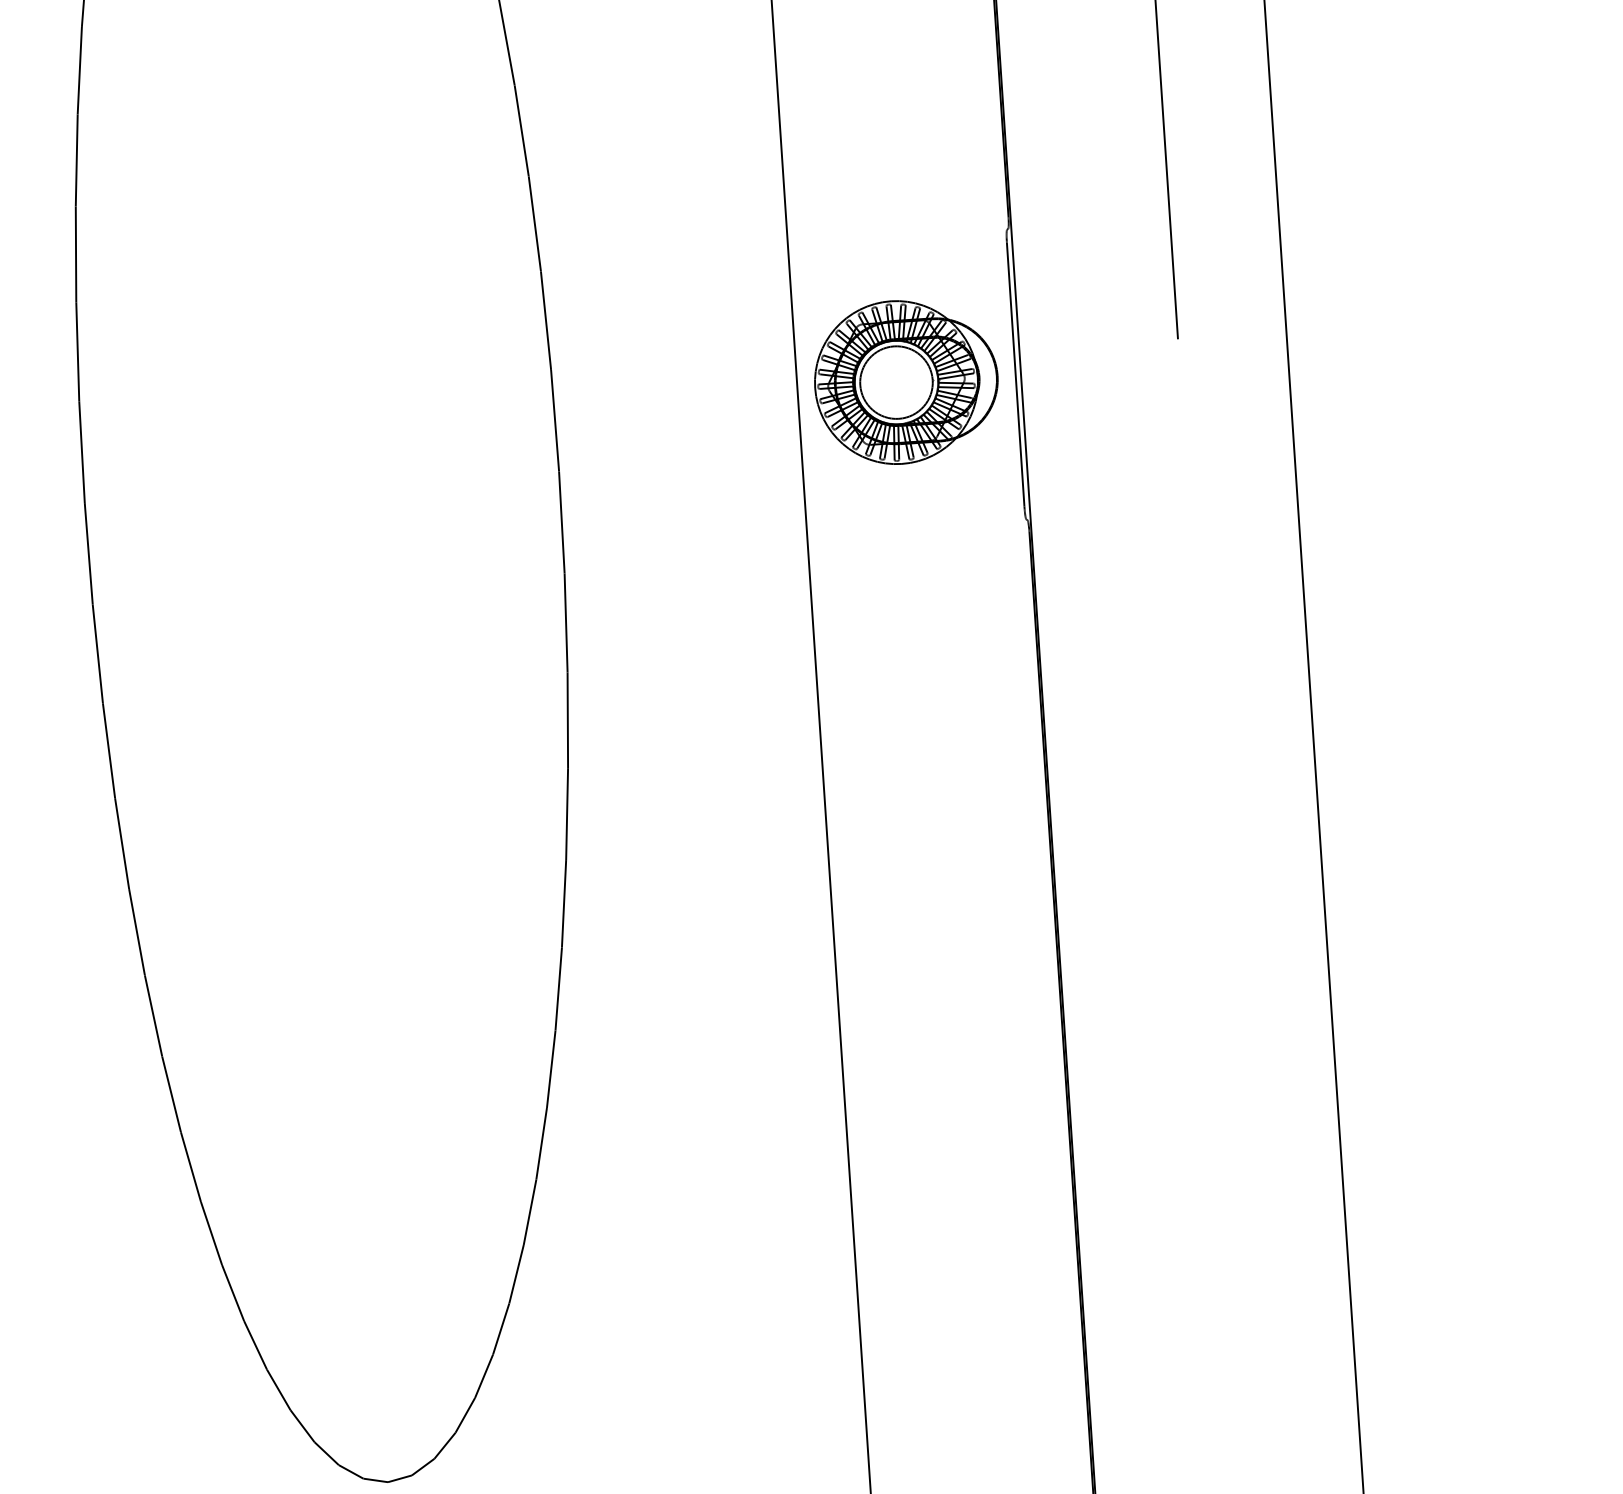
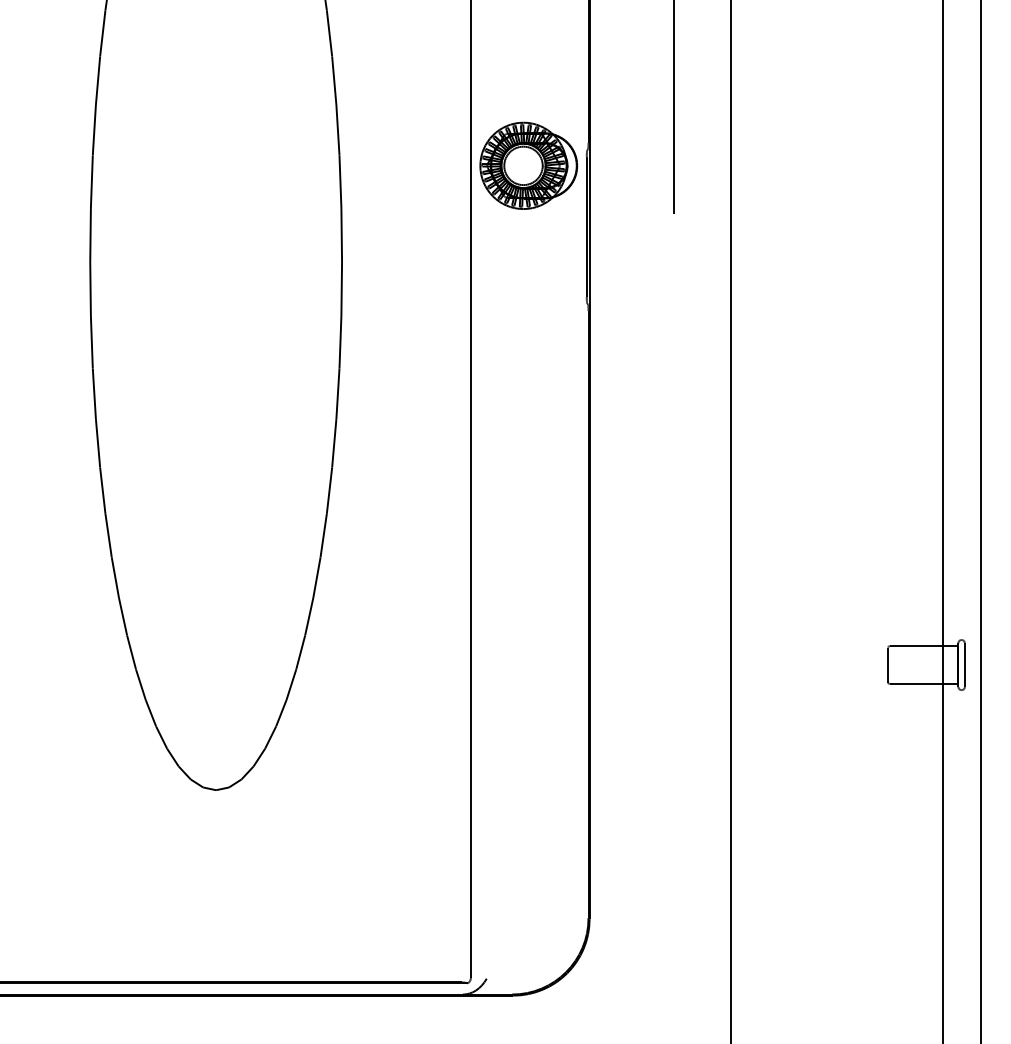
part: (905, 381) -> (528, 165), moved

